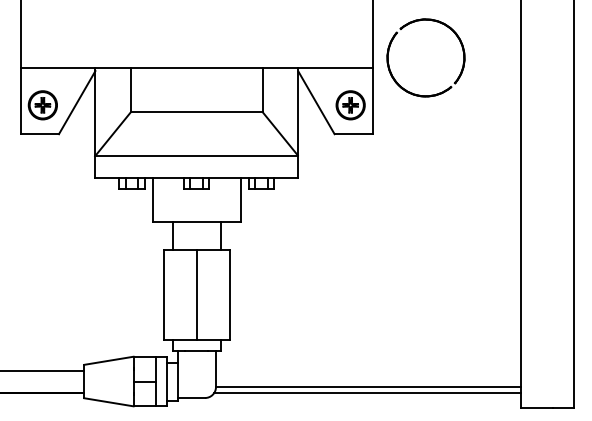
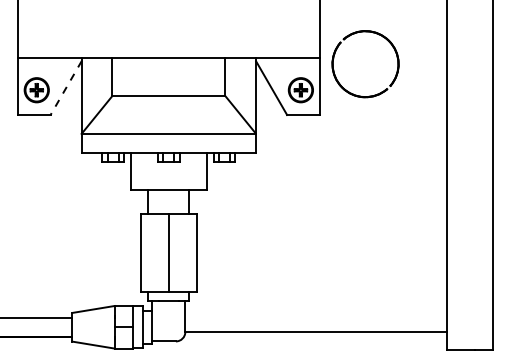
part: (402, 29) -> (345, 39), moved
line: (76, 103) -> (65, 88), solid -> dashed
line: (367, 393) -> (315, 337), removed

